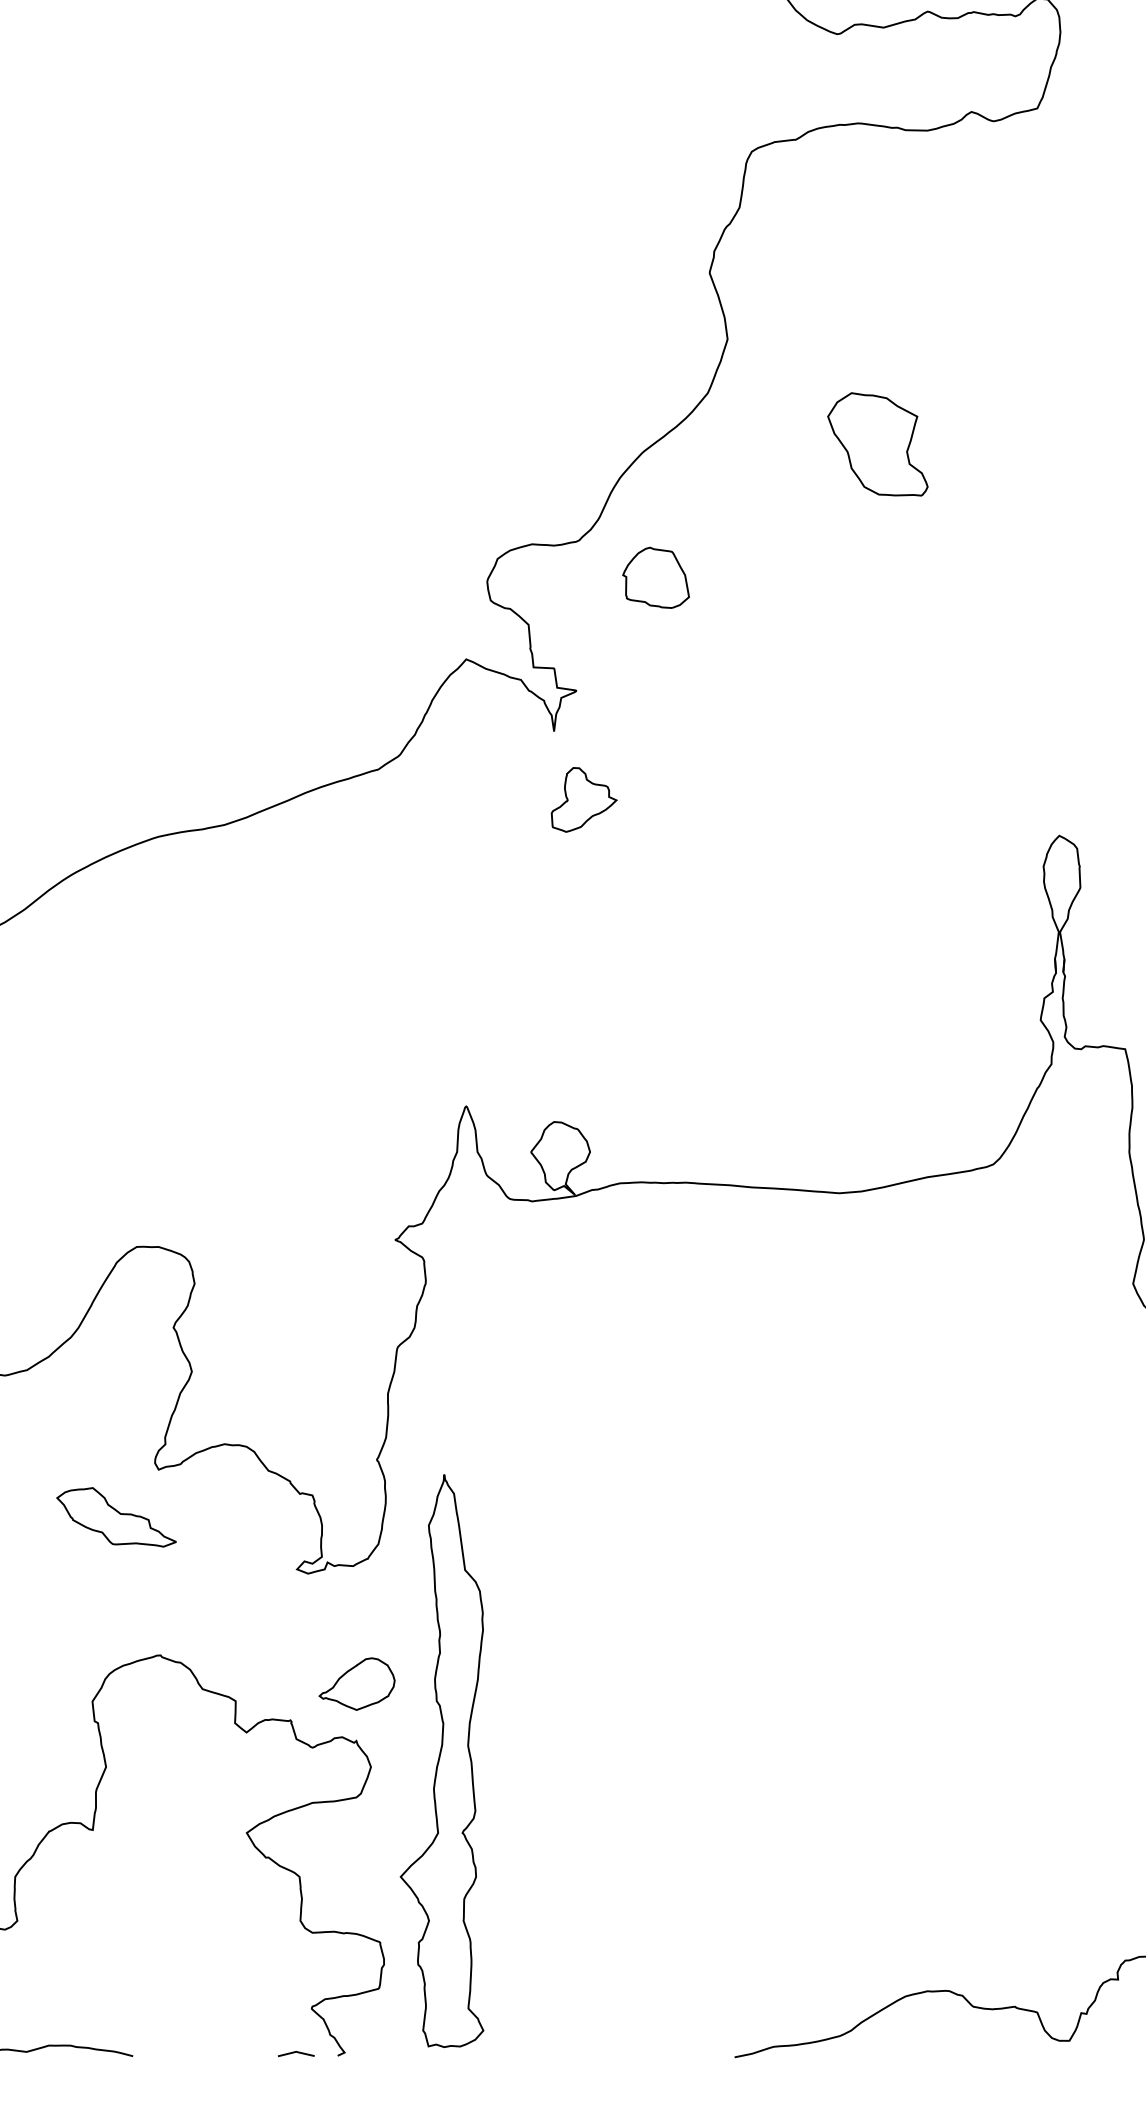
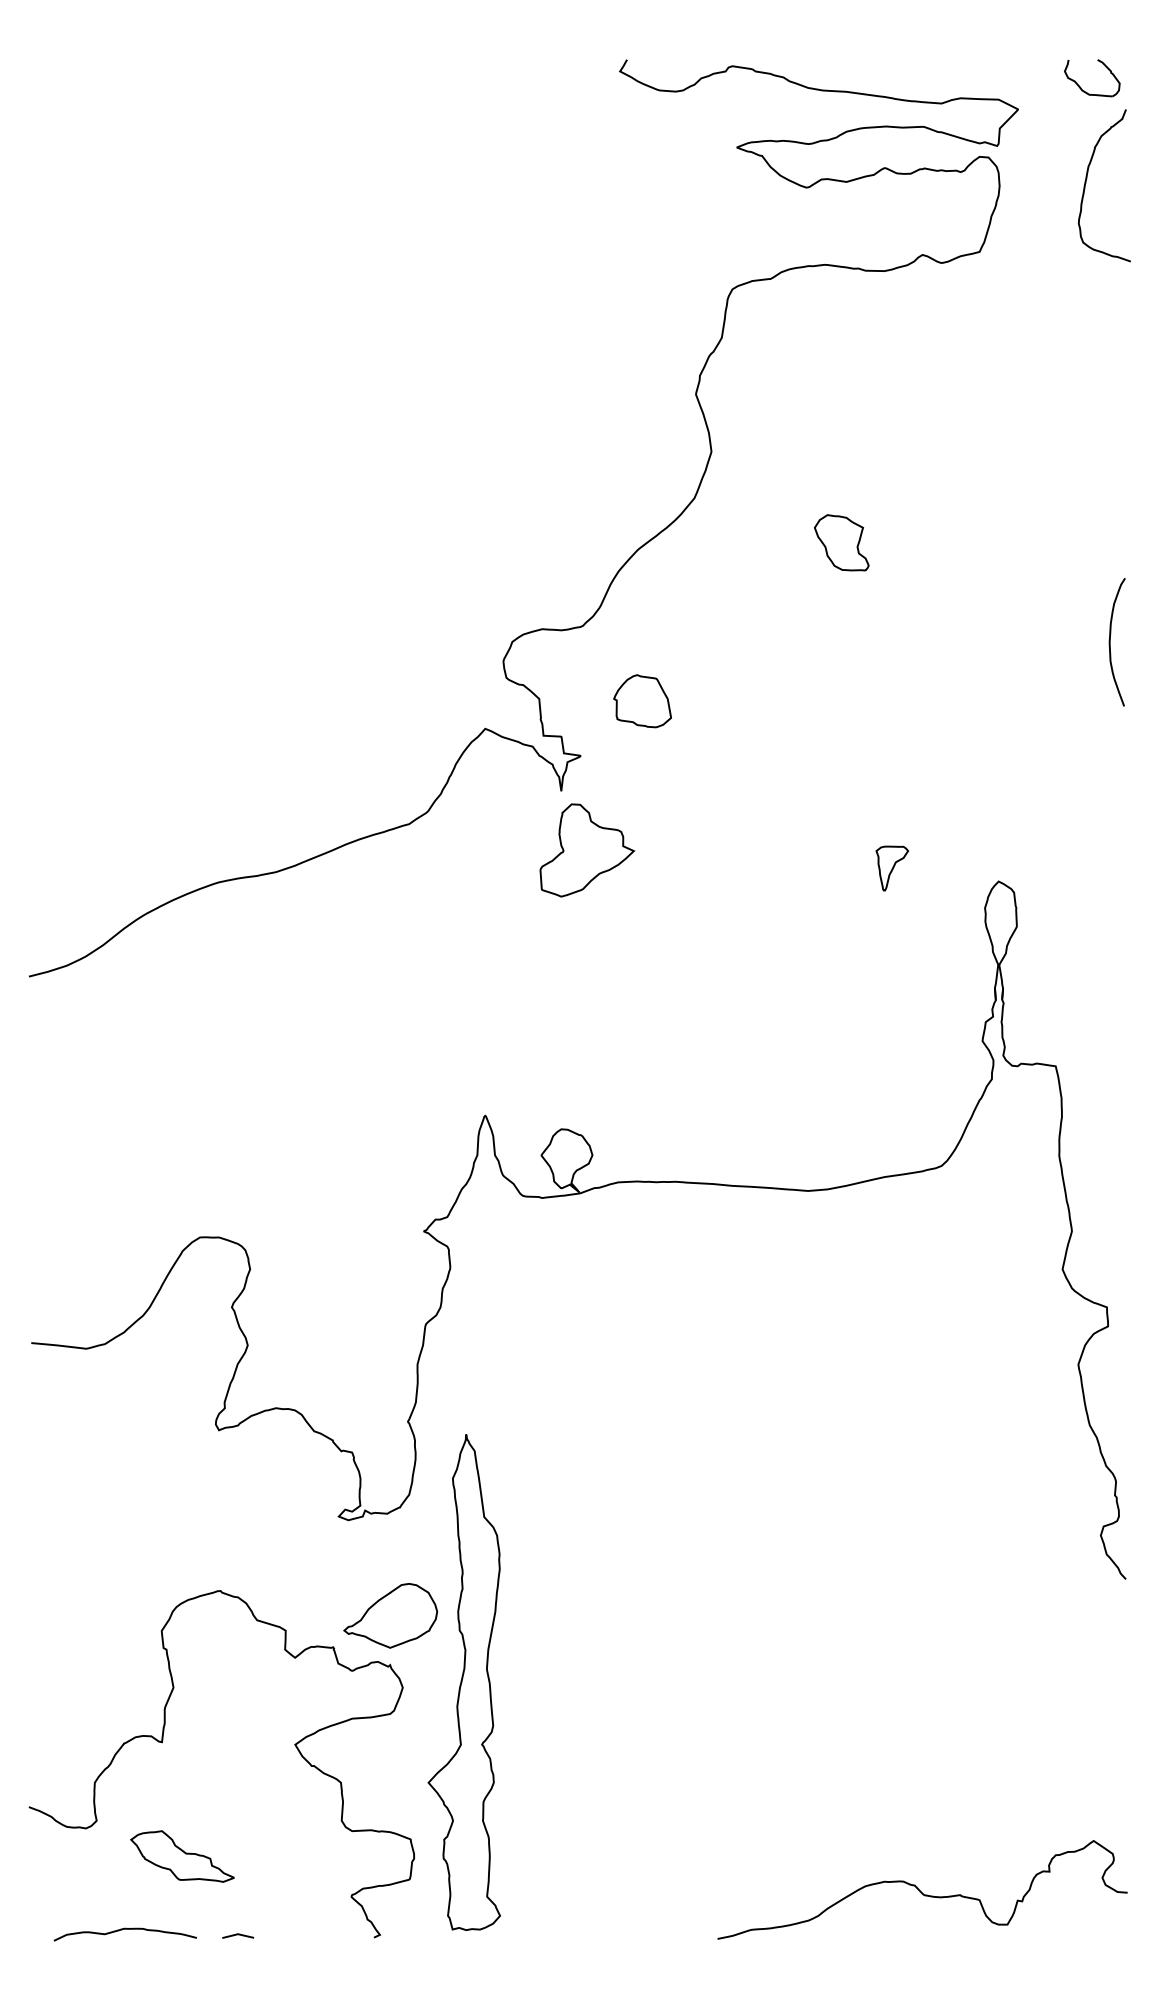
part: (877, 444) -> (841, 542), size x0.62
part: (655, 578) -> (642, 701), moved
part: (584, 799) -> (587, 850), size x1.67
part: (935, 820) -> (891, 868), added
part: (116, 1517) -> (182, 1856), moved
part: (356, 1683) -> (390, 1615), size x1.43
curve: (296, 2053) -> (238, 1935), moved

